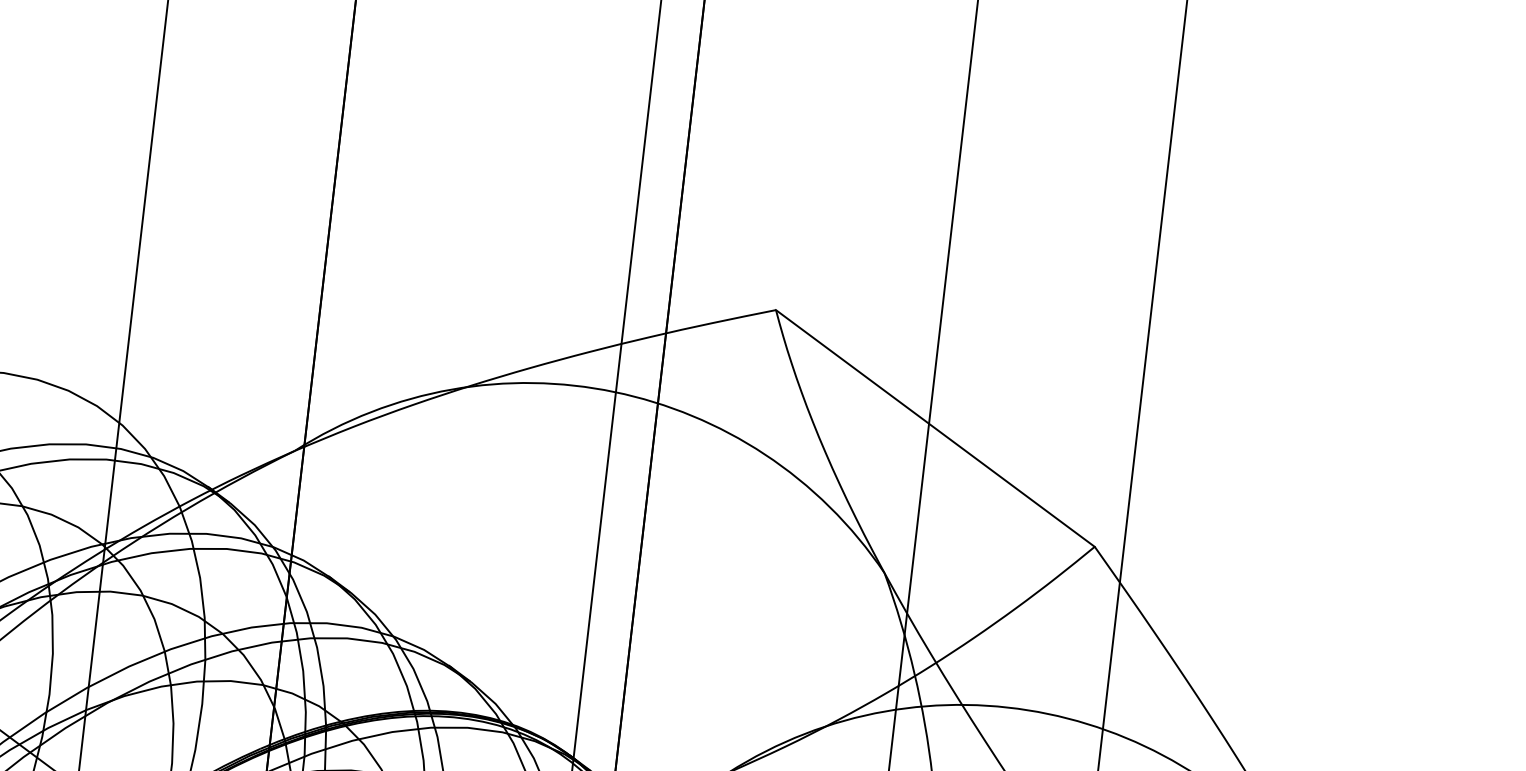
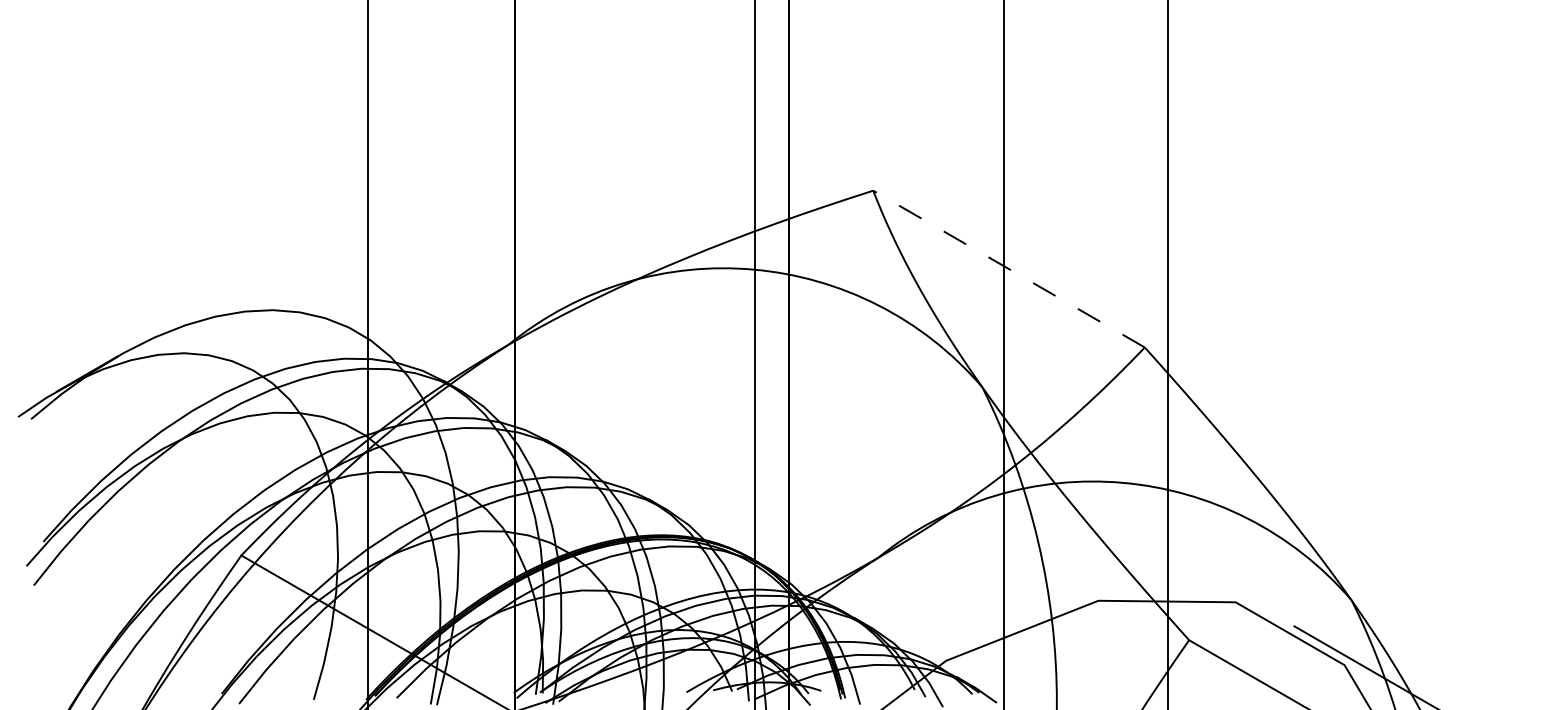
line: (935, 429) -> (1009, 269), solid -> dashed

